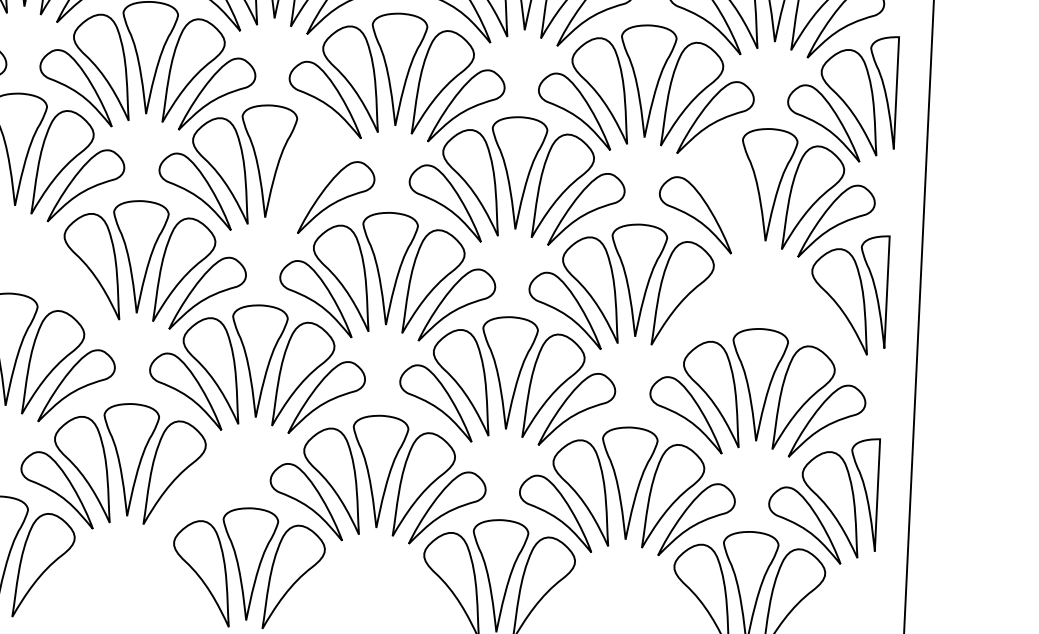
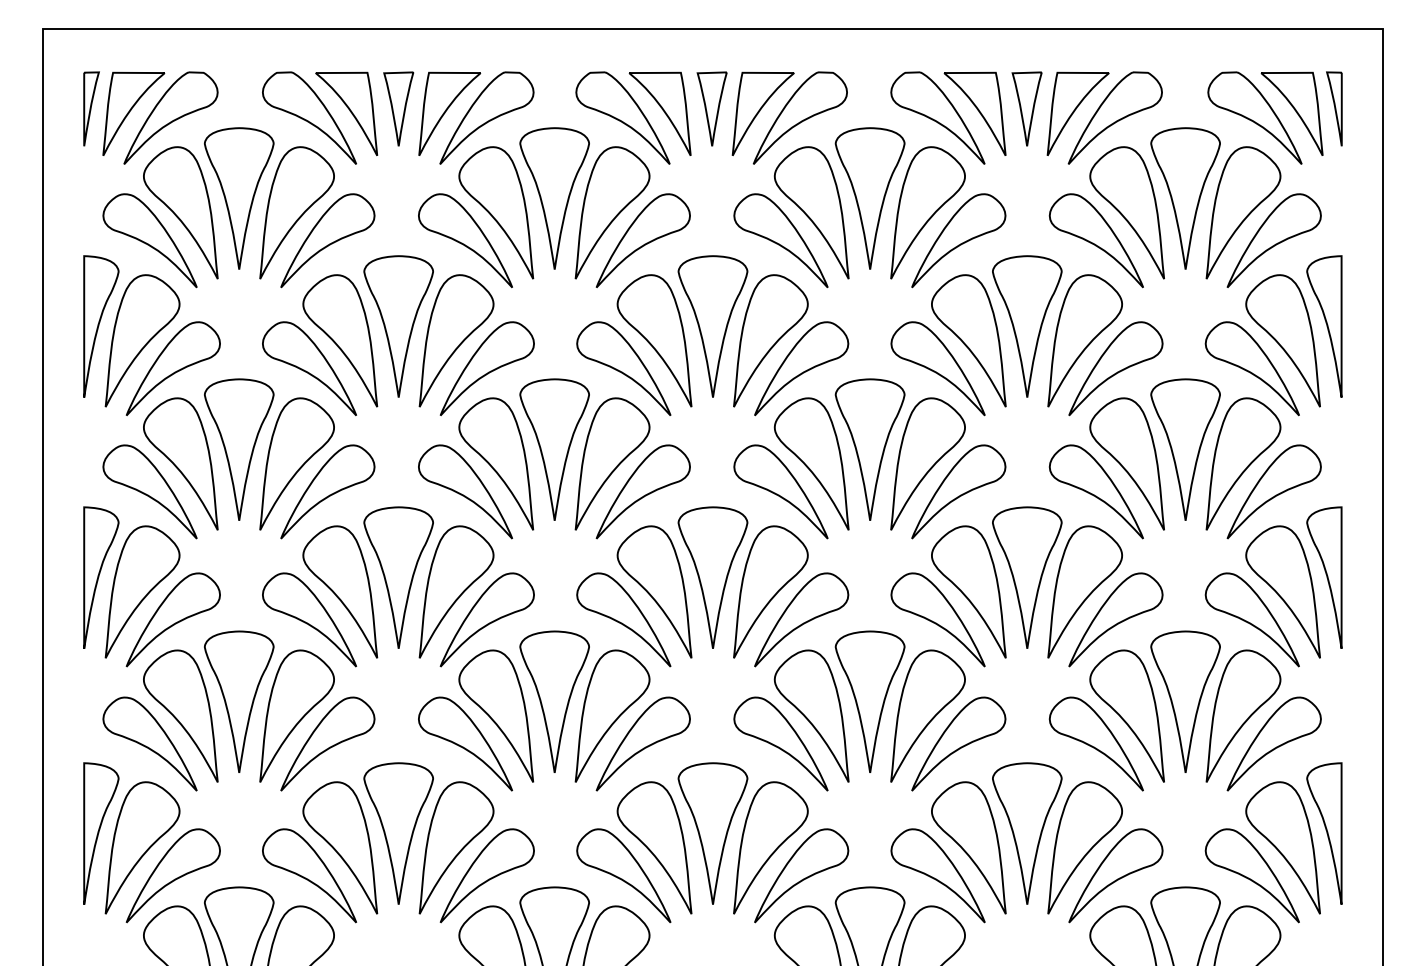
part: (313, 174) -> (612, 463), added
part: (720, 193) -> (1126, 463), added
part: (67, 286) -> (309, 619), added
part: (706, 316) -> (1115, 619), added
part: (814, 321) -> (1251, 619), added
part: (197, 496) -> (486, 875), added

